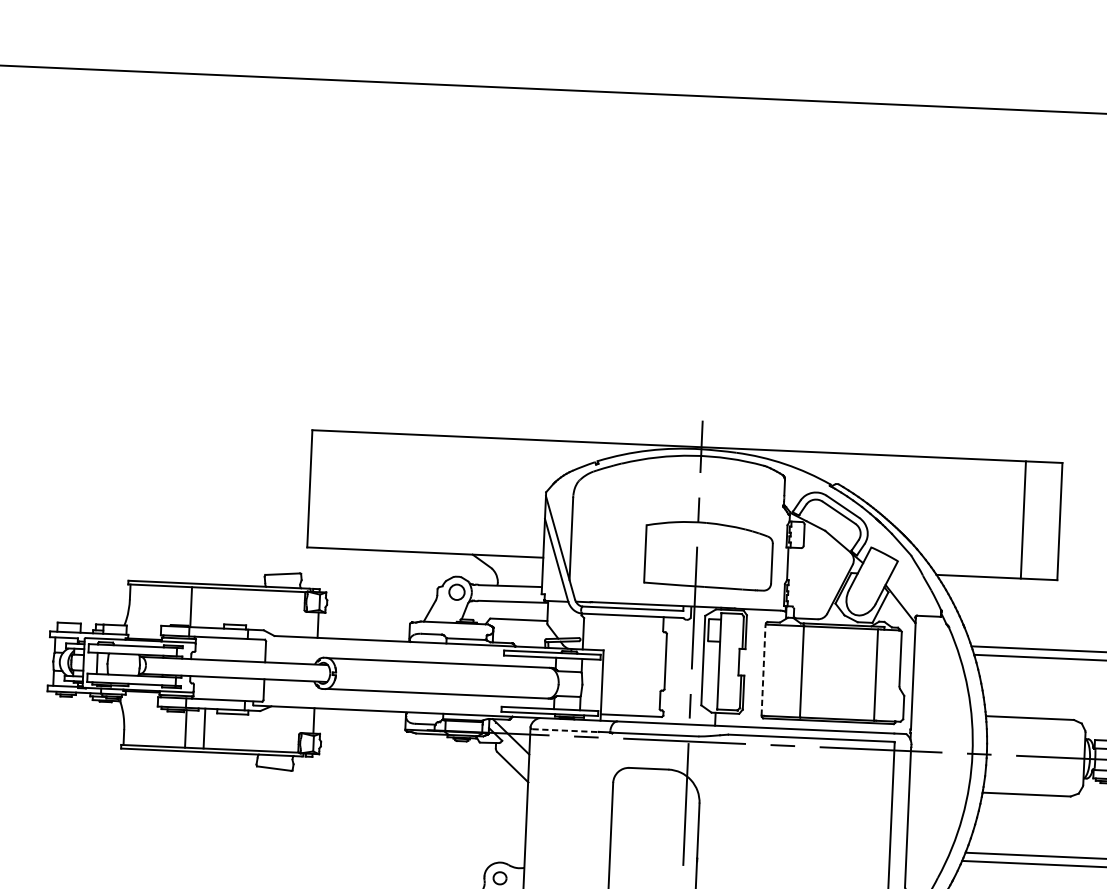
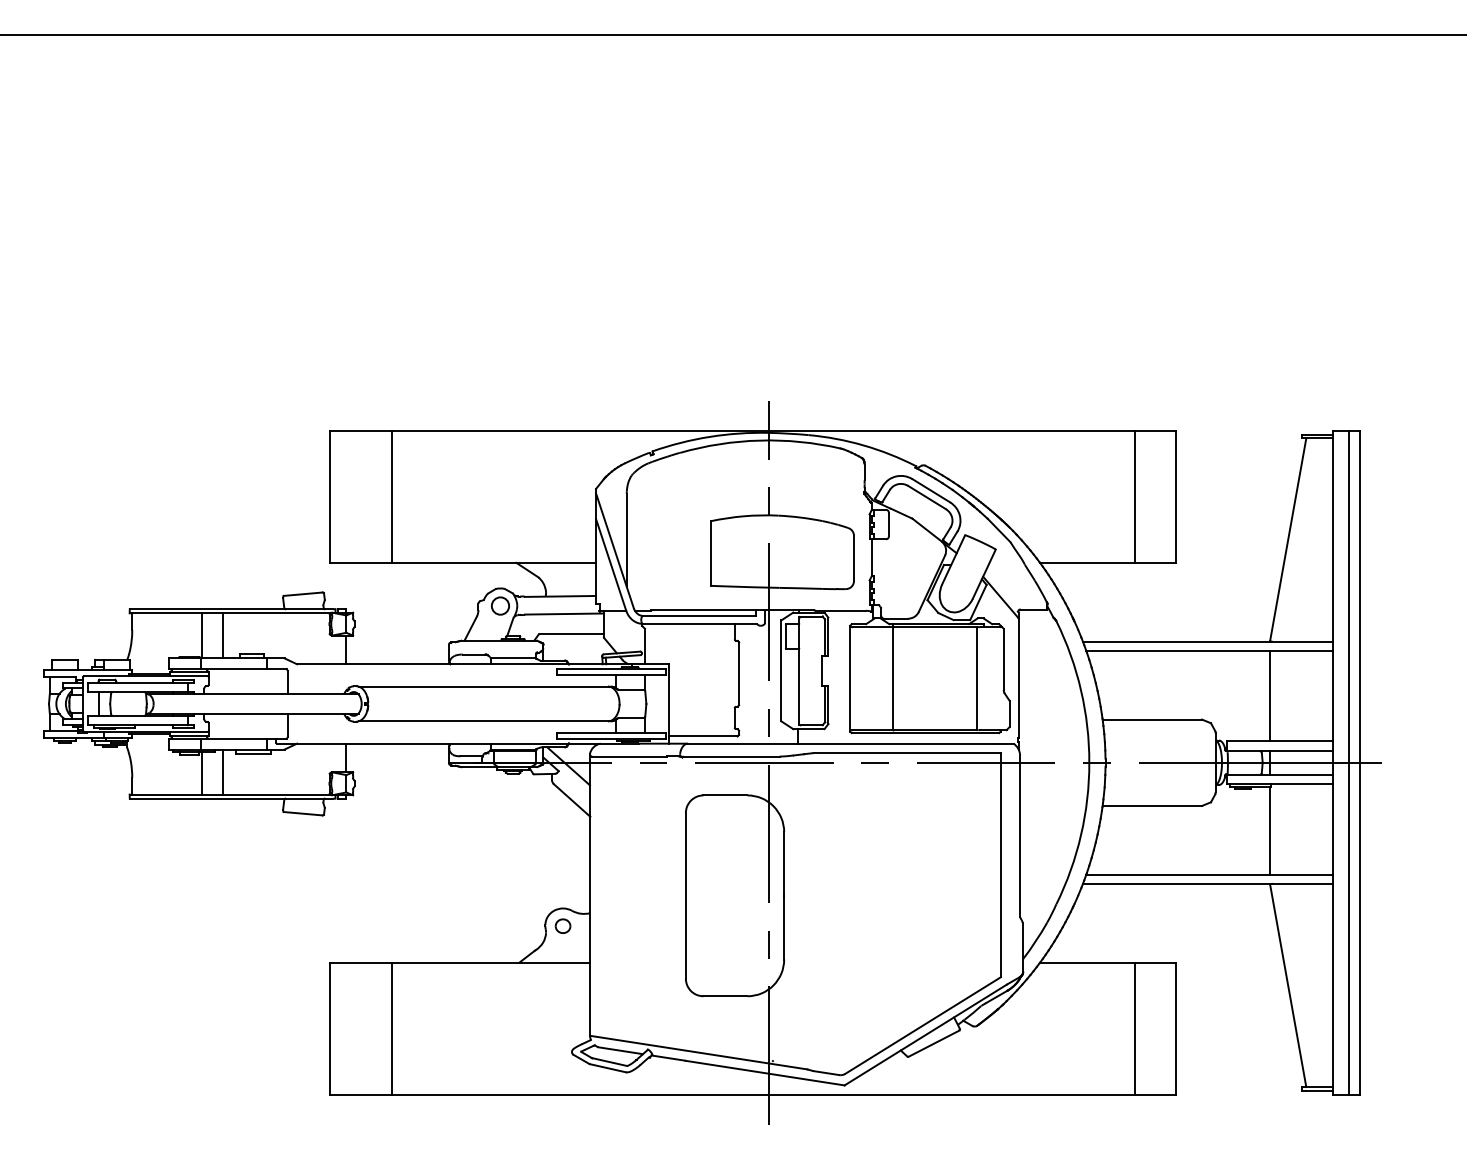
line: (365, 491) -> (392, 496), added
line: (209, 607) -> (222, 635), added
line: (763, 669) -> (849, 678), dashed -> solid
line: (566, 730) -> (630, 756), dashed -> solid

